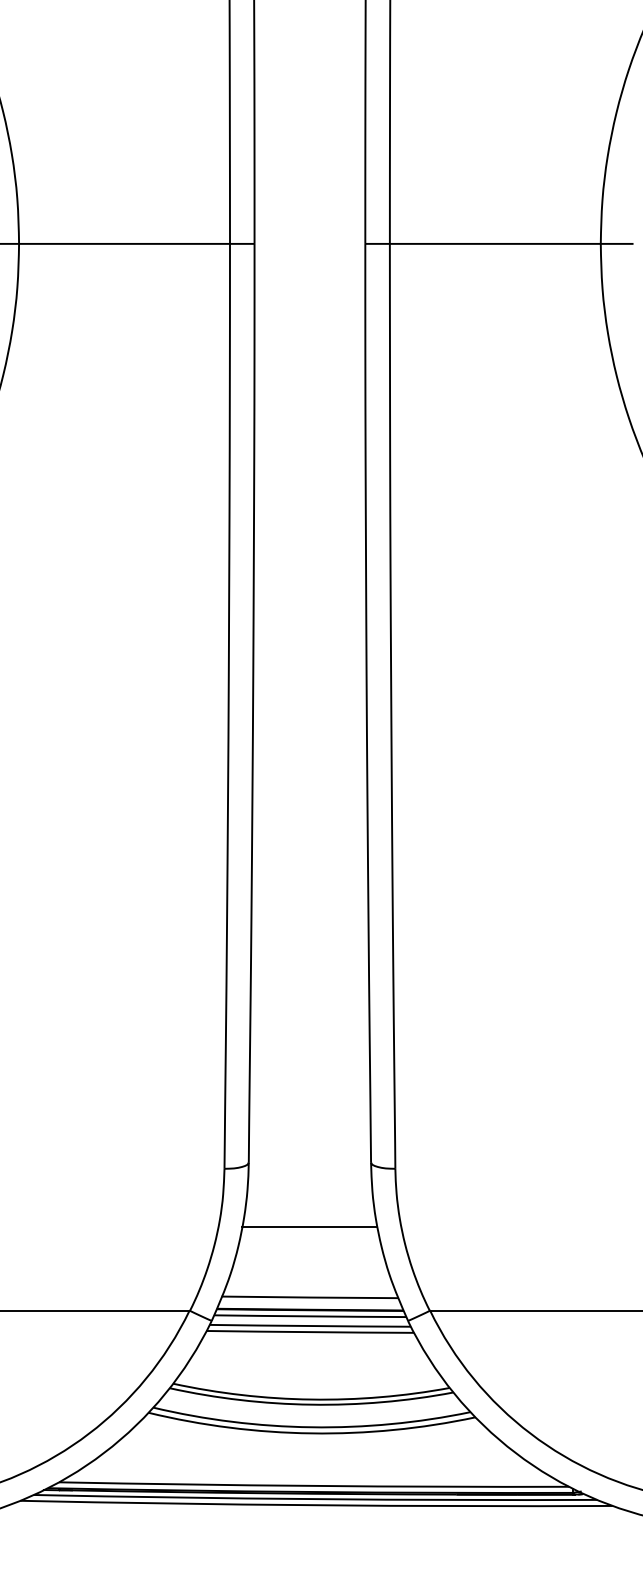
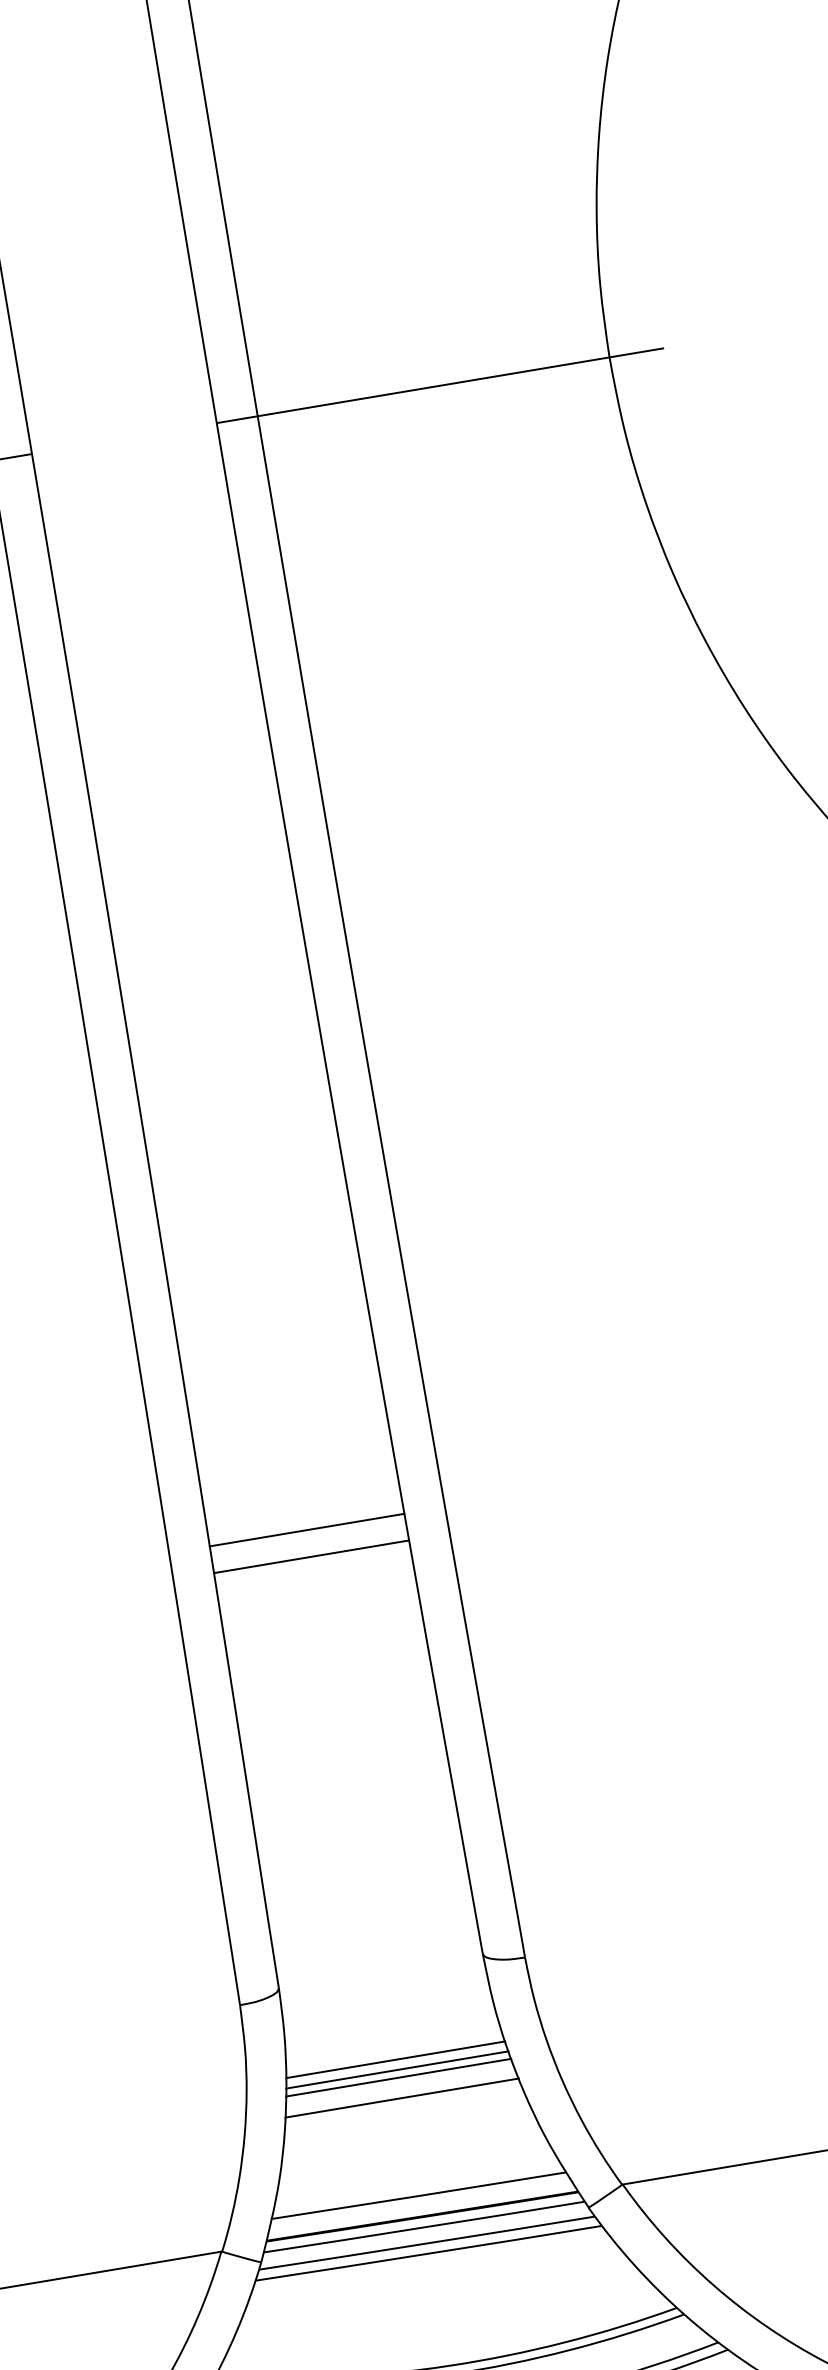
line: (309, 898) -> (306, 1530), added
line: (309, 914) -> (310, 1557), added
line: (309, 1215) -> (394, 2059), added
line: (309, 1221) -> (396, 2069), added
line: (309, 1238) -> (401, 2097), added

